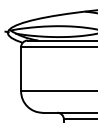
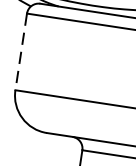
line: (21, 69) -> (21, 52), solid -> dashed

